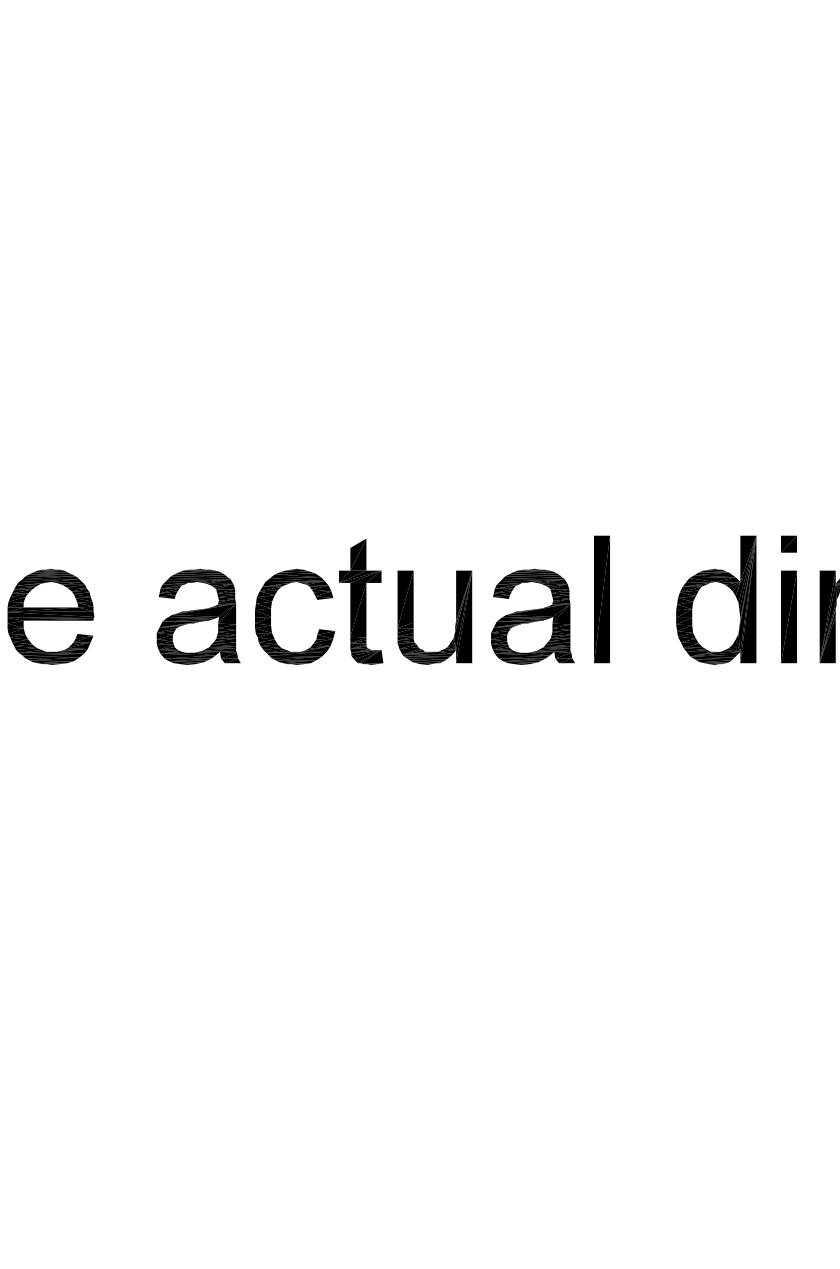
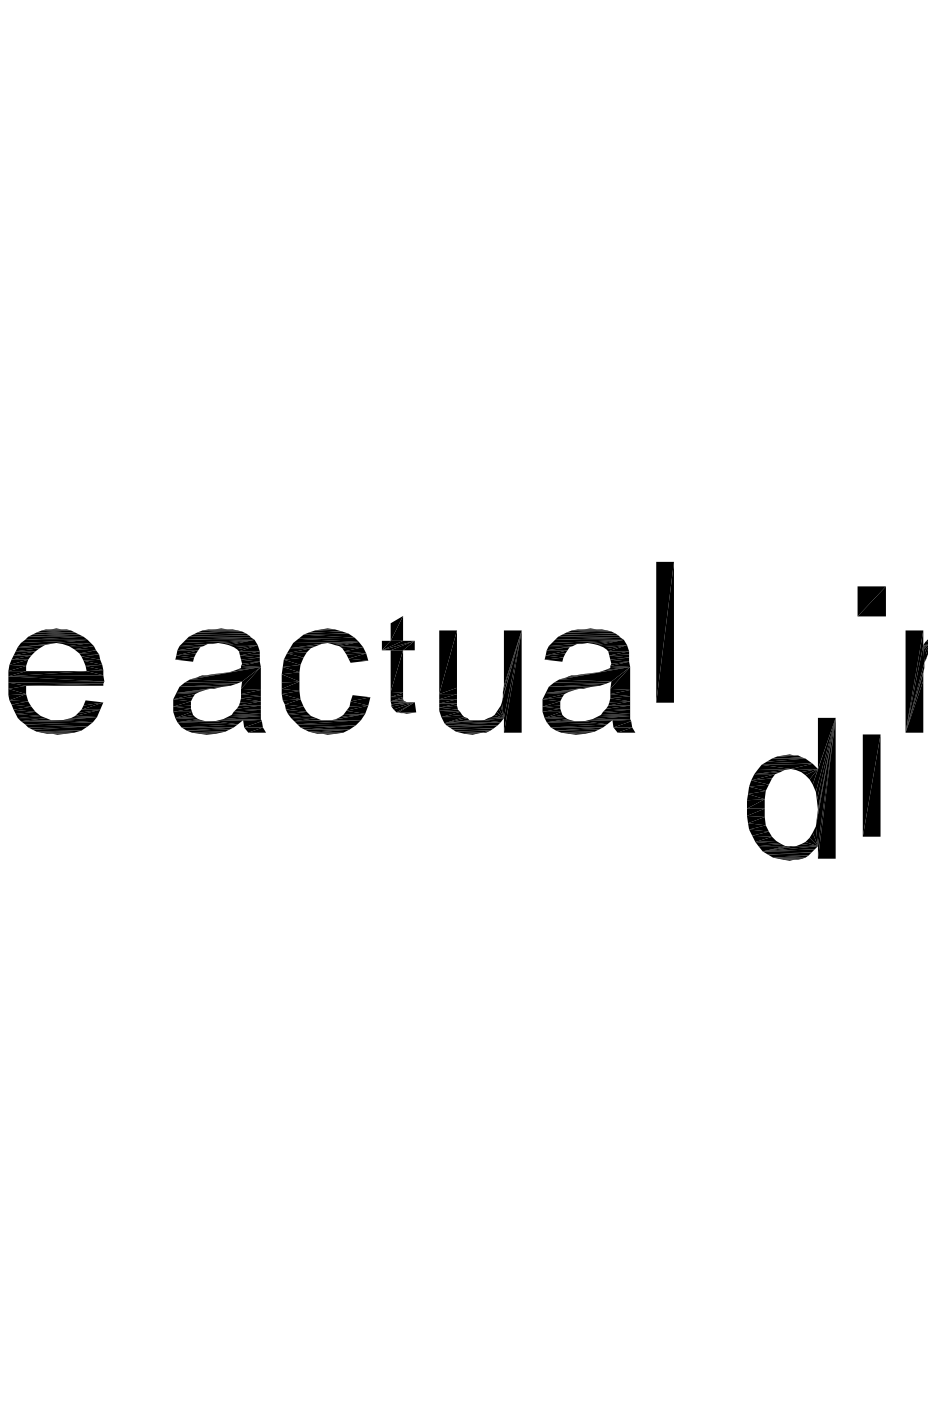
part: (788, 543) -> (871, 600), size x1.6
part: (601, 598) -> (664, 631), moved
part: (716, 599) -> (791, 788), moved
part: (360, 601) -> (398, 664), size x0.7
part: (788, 616) -> (871, 785), moved

